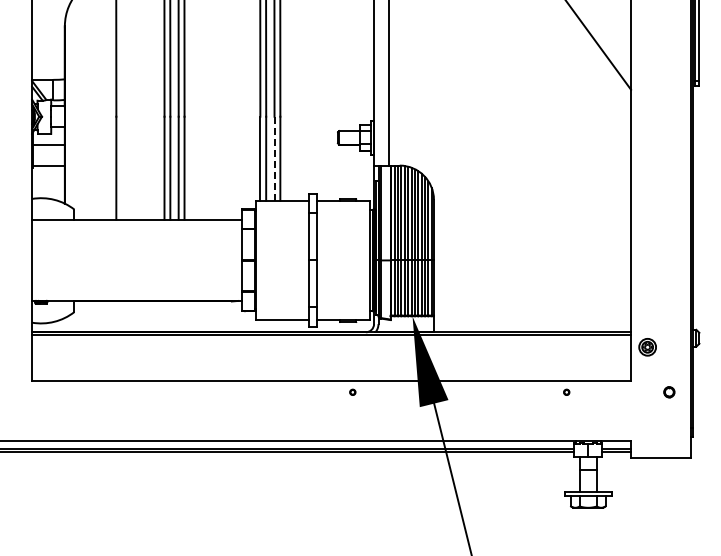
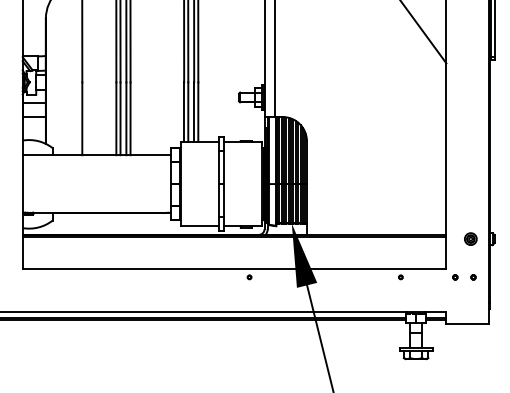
line: (274, 158) -> (194, 111), dashed -> solid
part: (647, 347) -> (470, 239), moved
part: (643, 392) -> (455, 277), added
part: (669, 392) -> (473, 277), size x0.62

